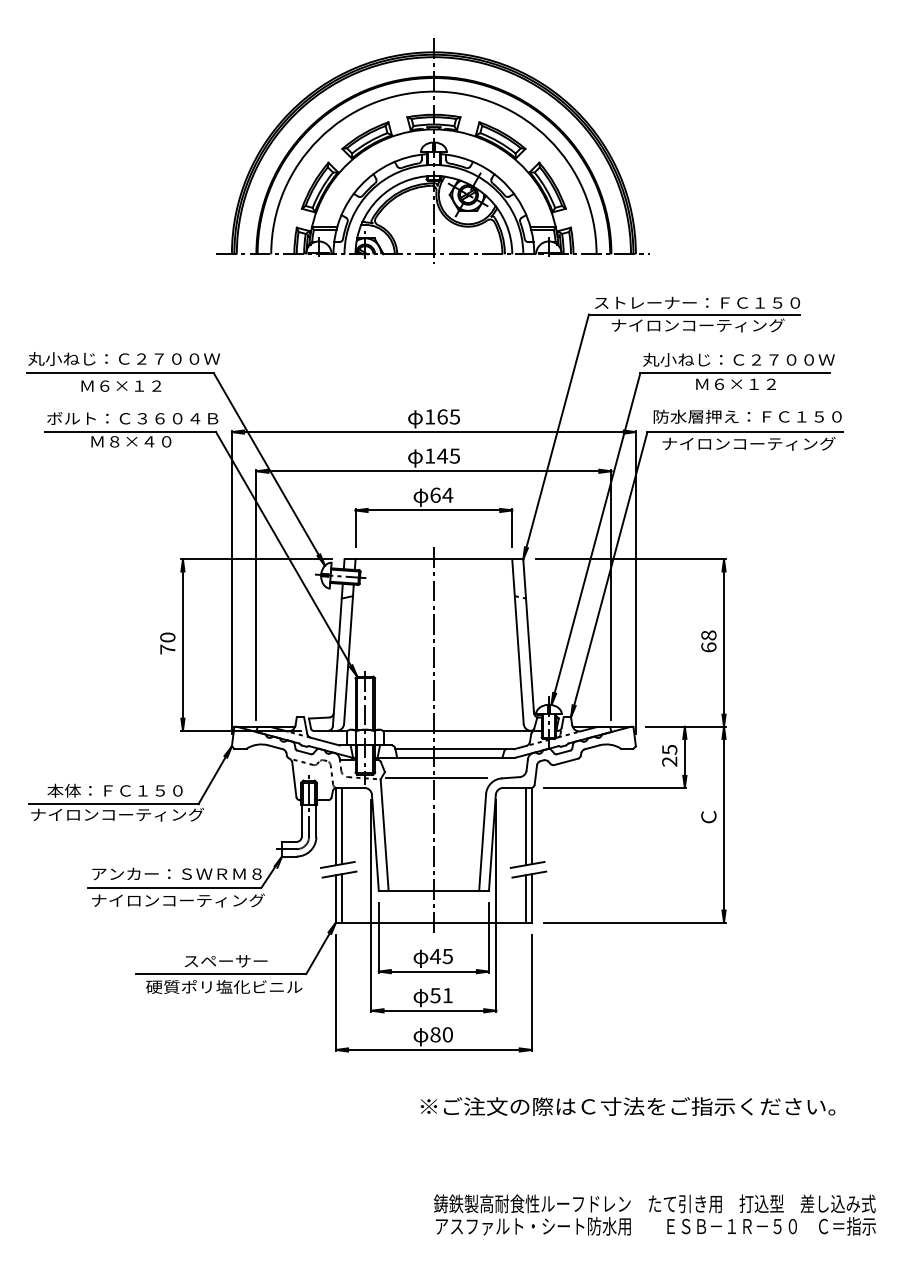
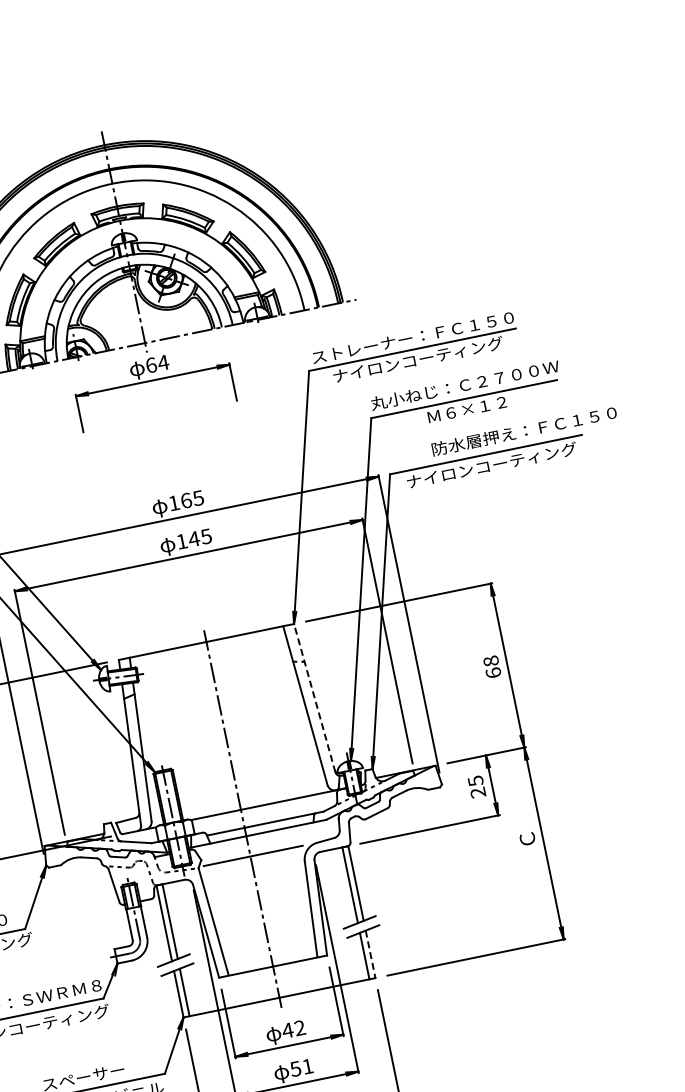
text: (747, 416) -> (524, 430), moved
part: (433, 510) -> (152, 380), moved
line: (528, 636) -> (314, 698), solid -> dashed
line: (531, 898) -> (370, 954), solid -> dashed
text: (447, 956) -> (299, 1028), 45 -> 42

